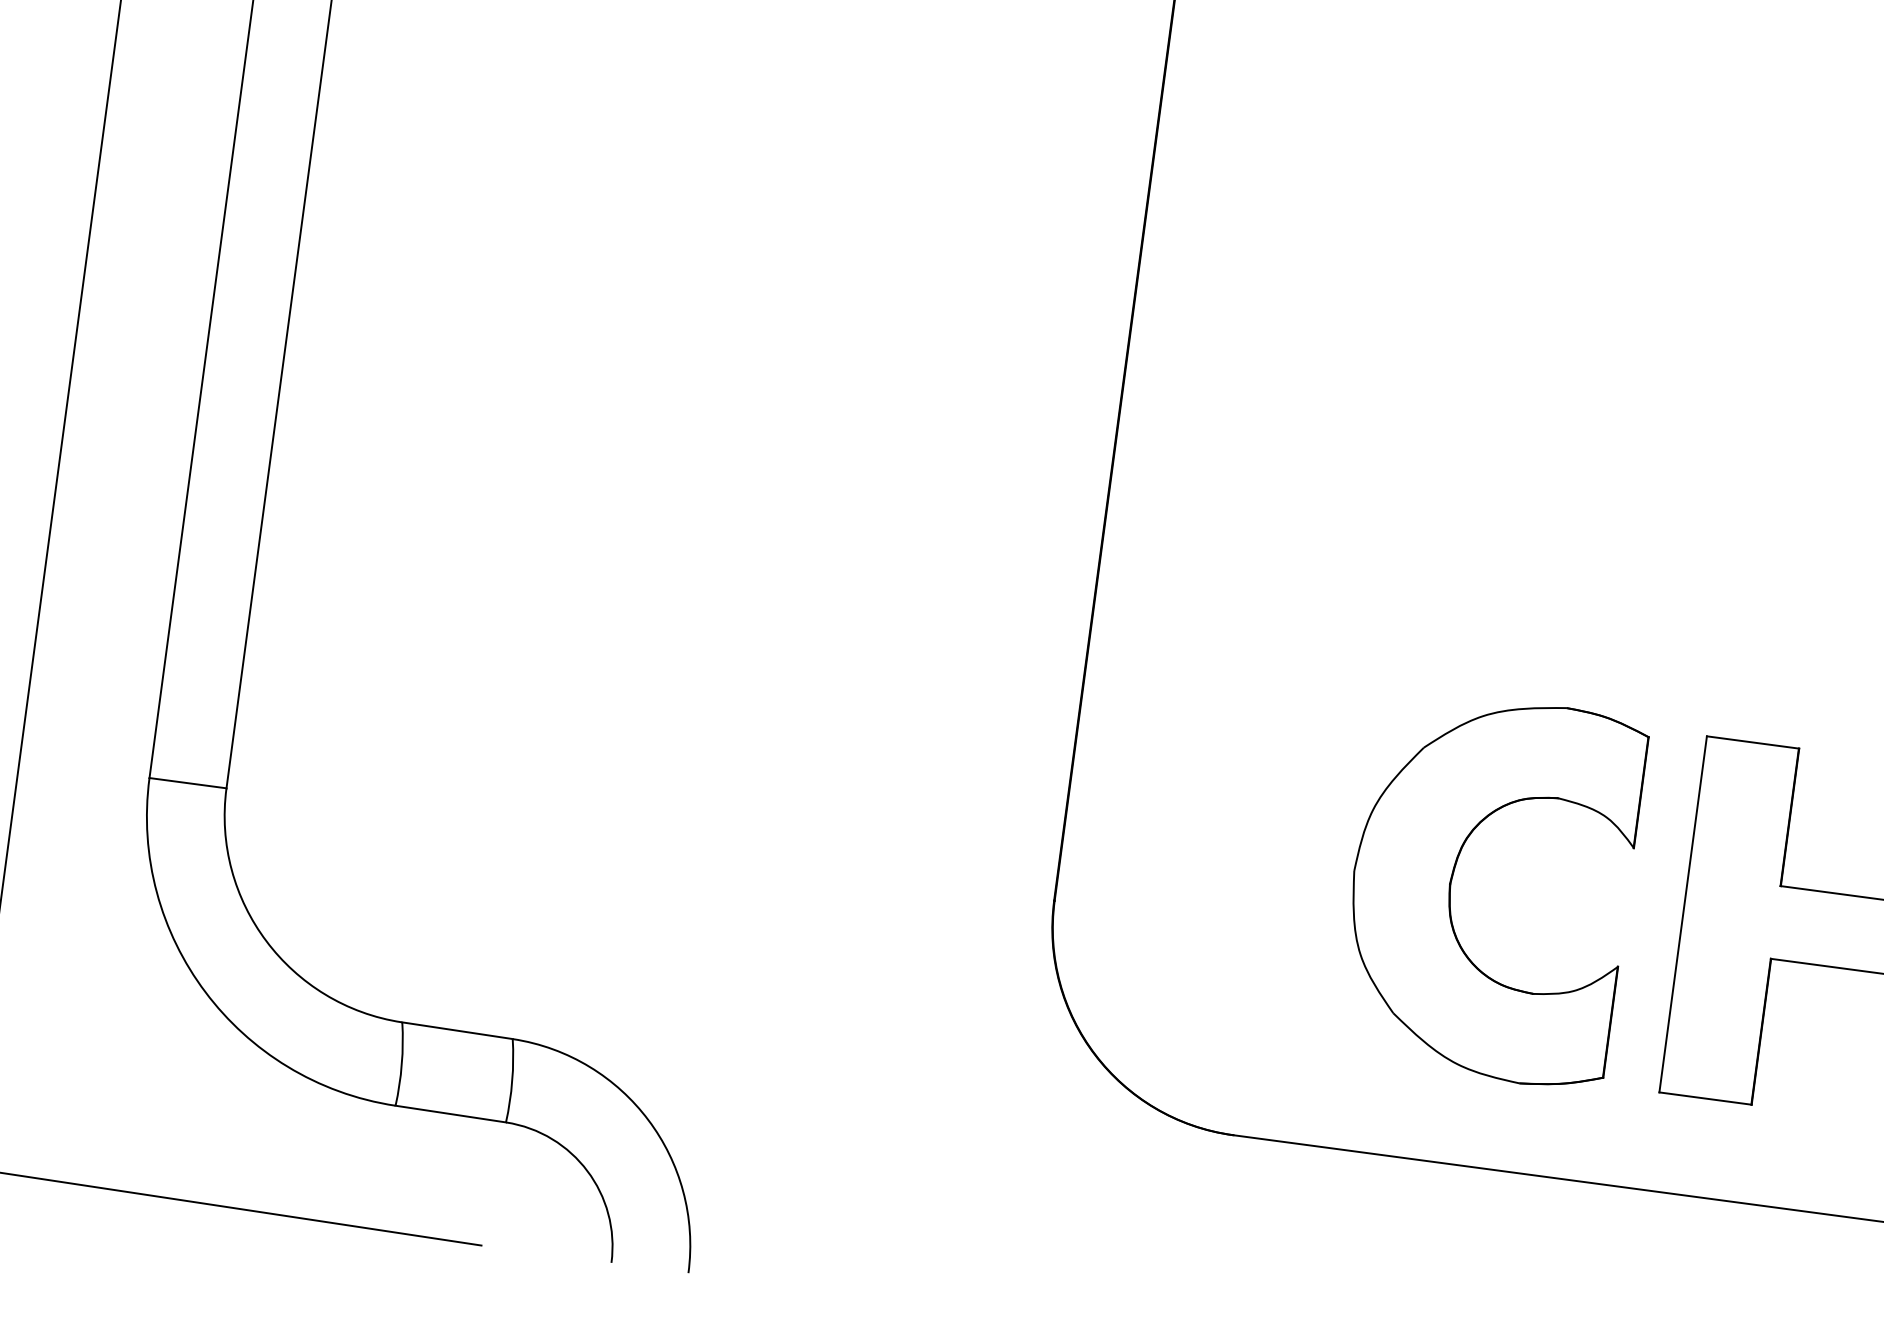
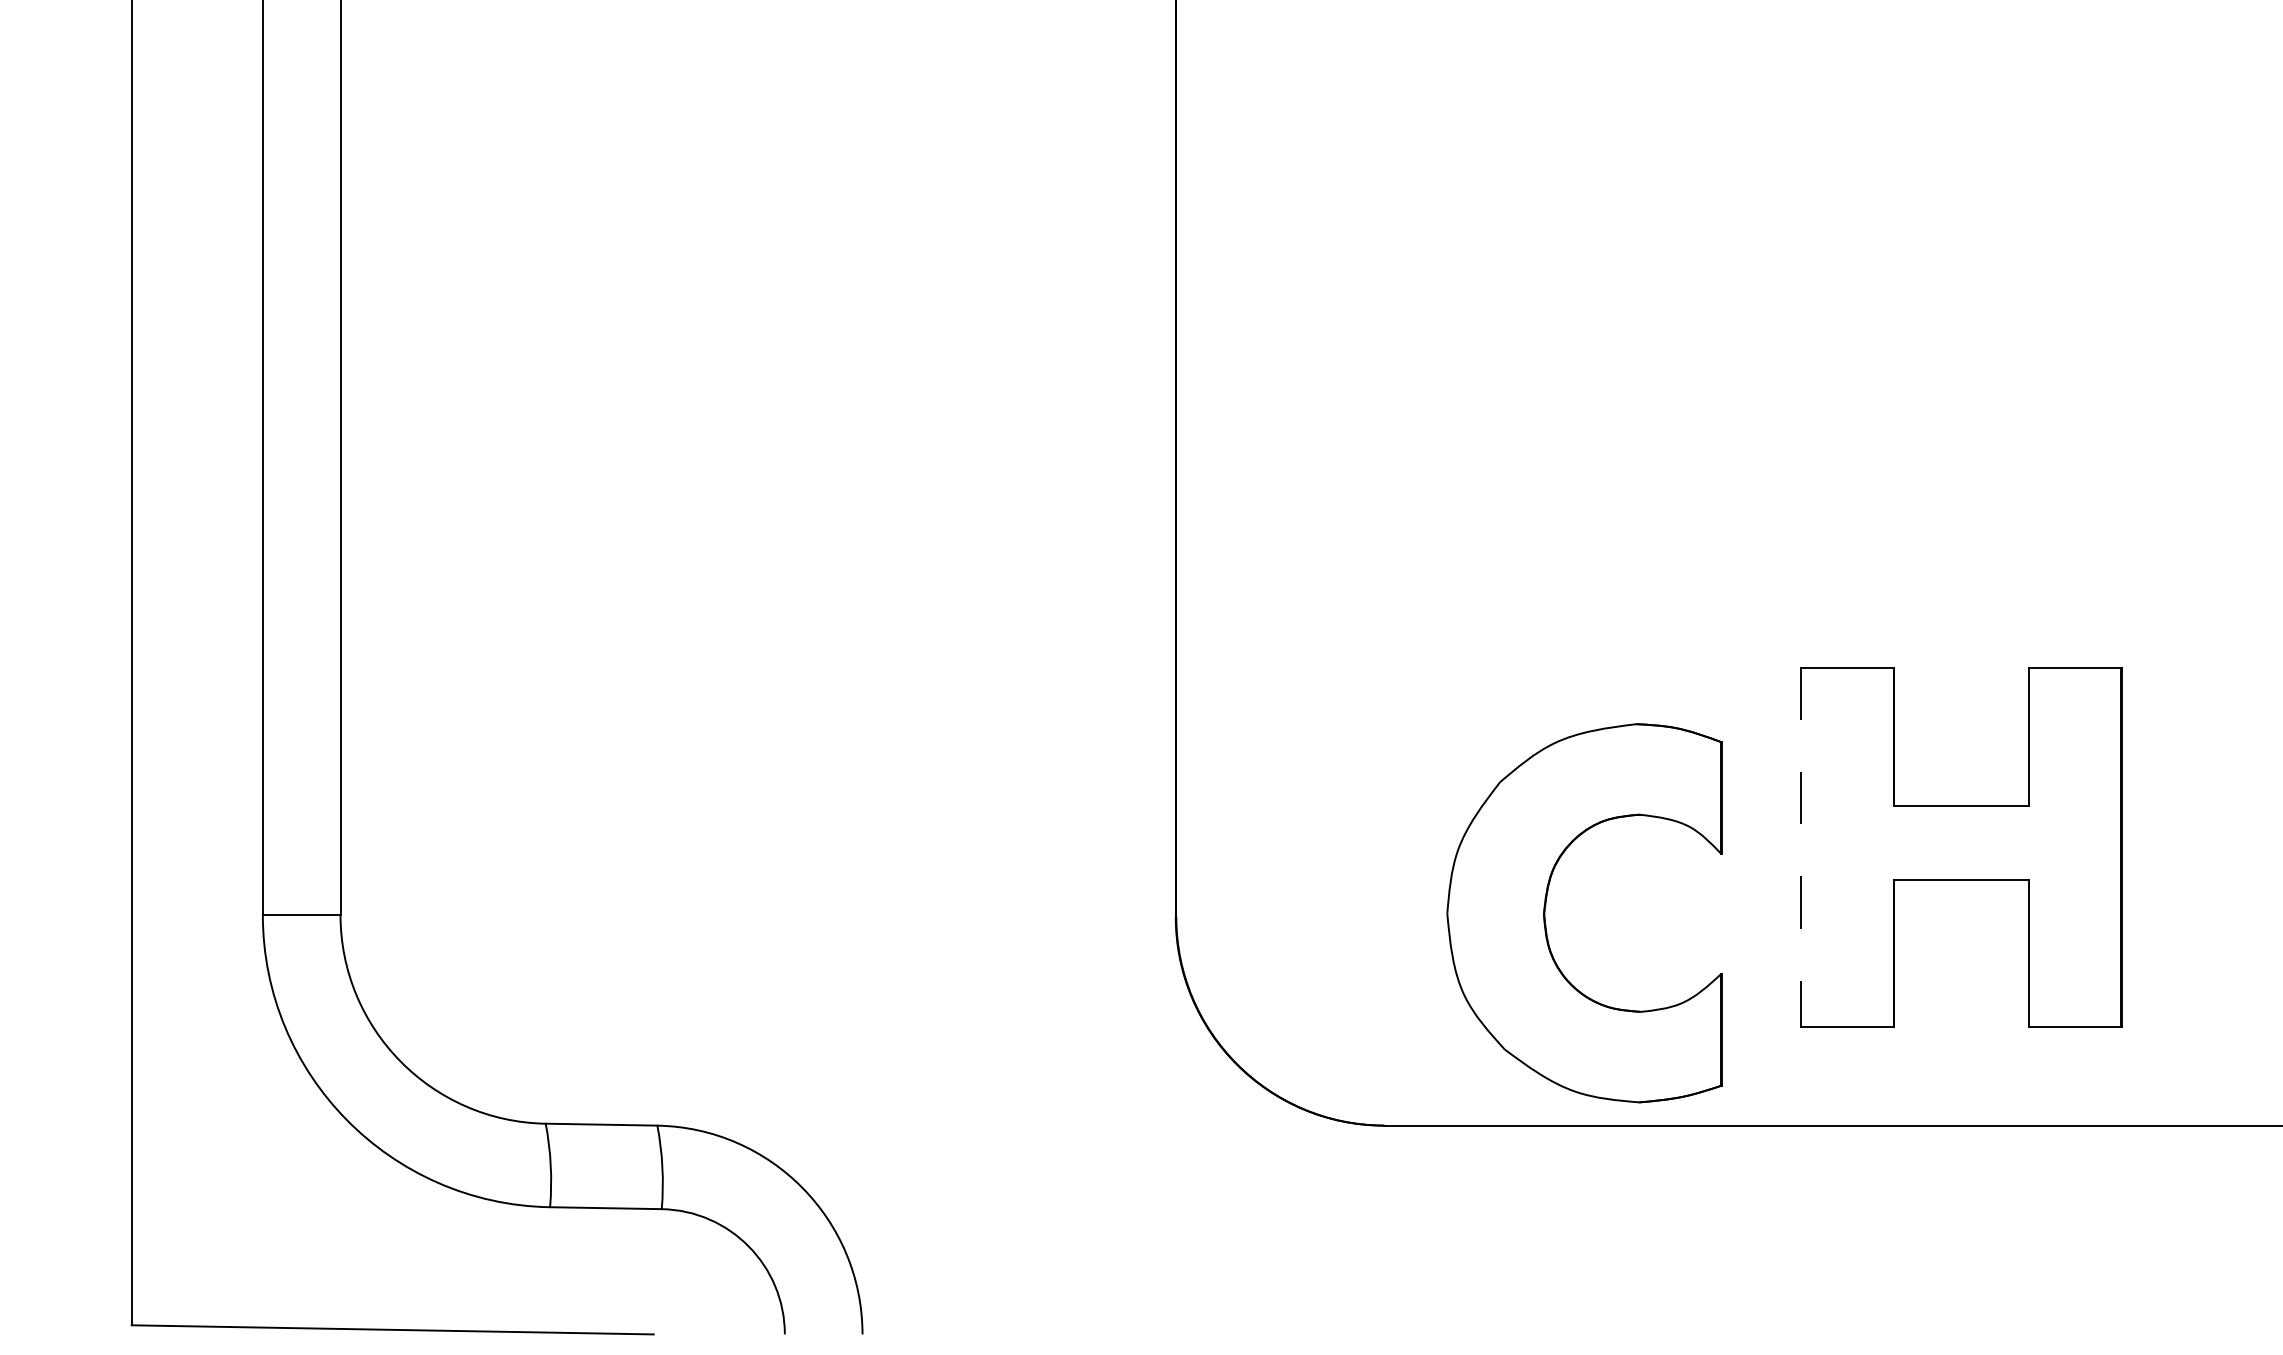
part: (1453, 875) -> (1546, 905), moved
line: (1683, 914) -> (1801, 847), solid -> dashed

